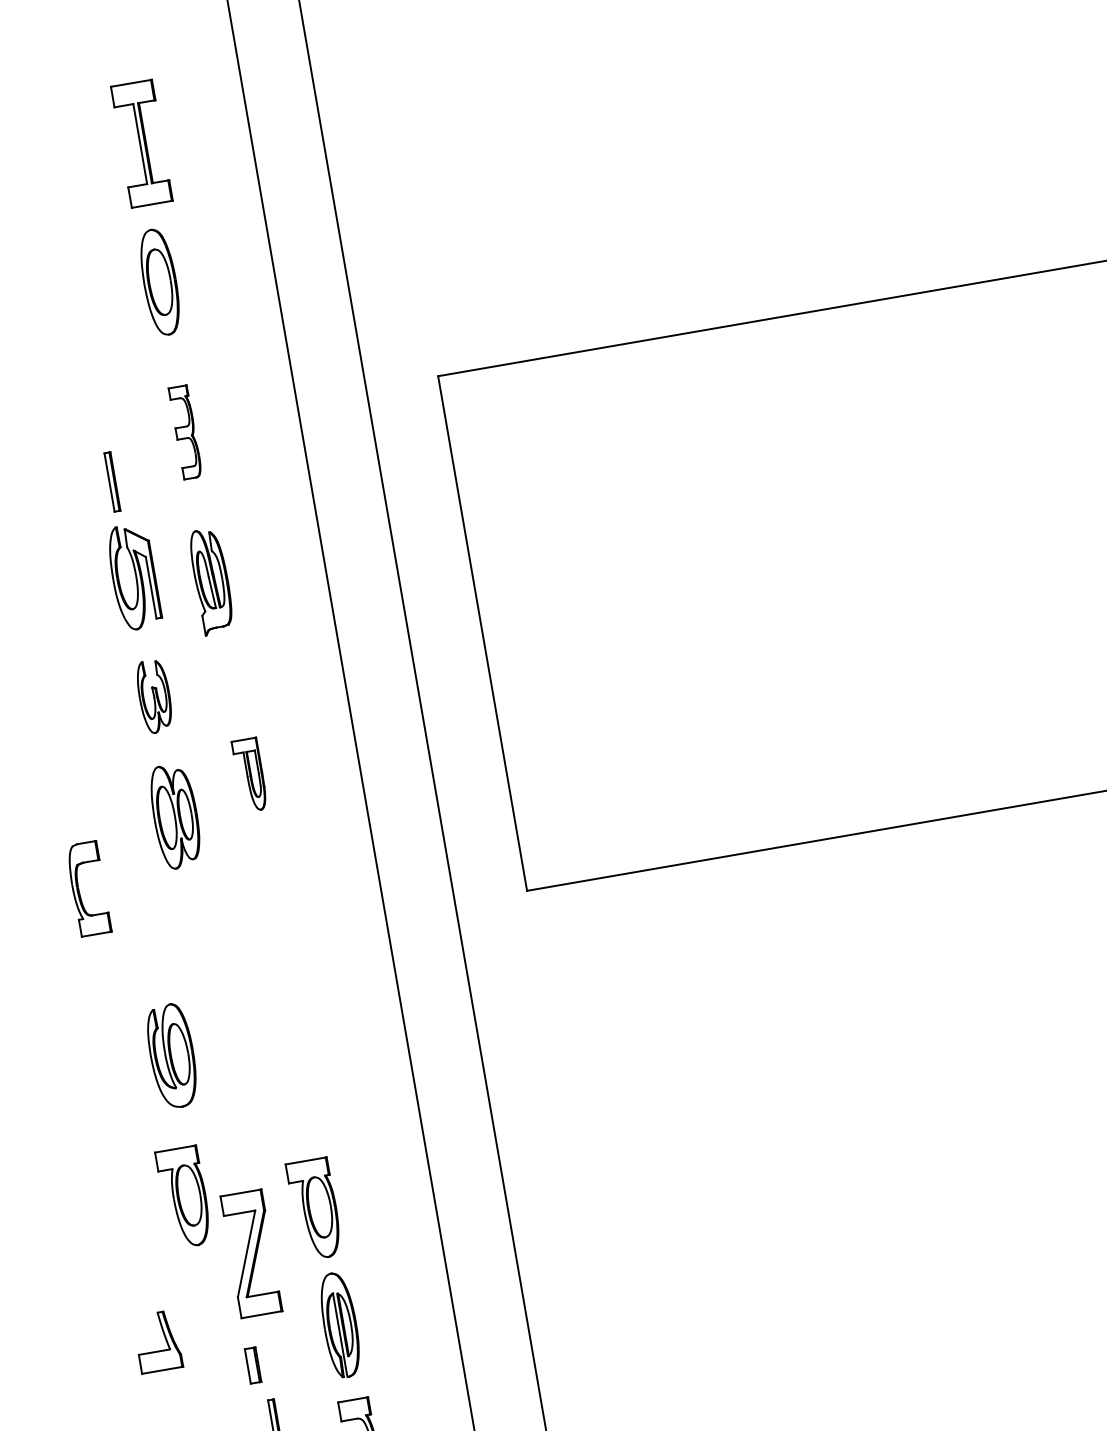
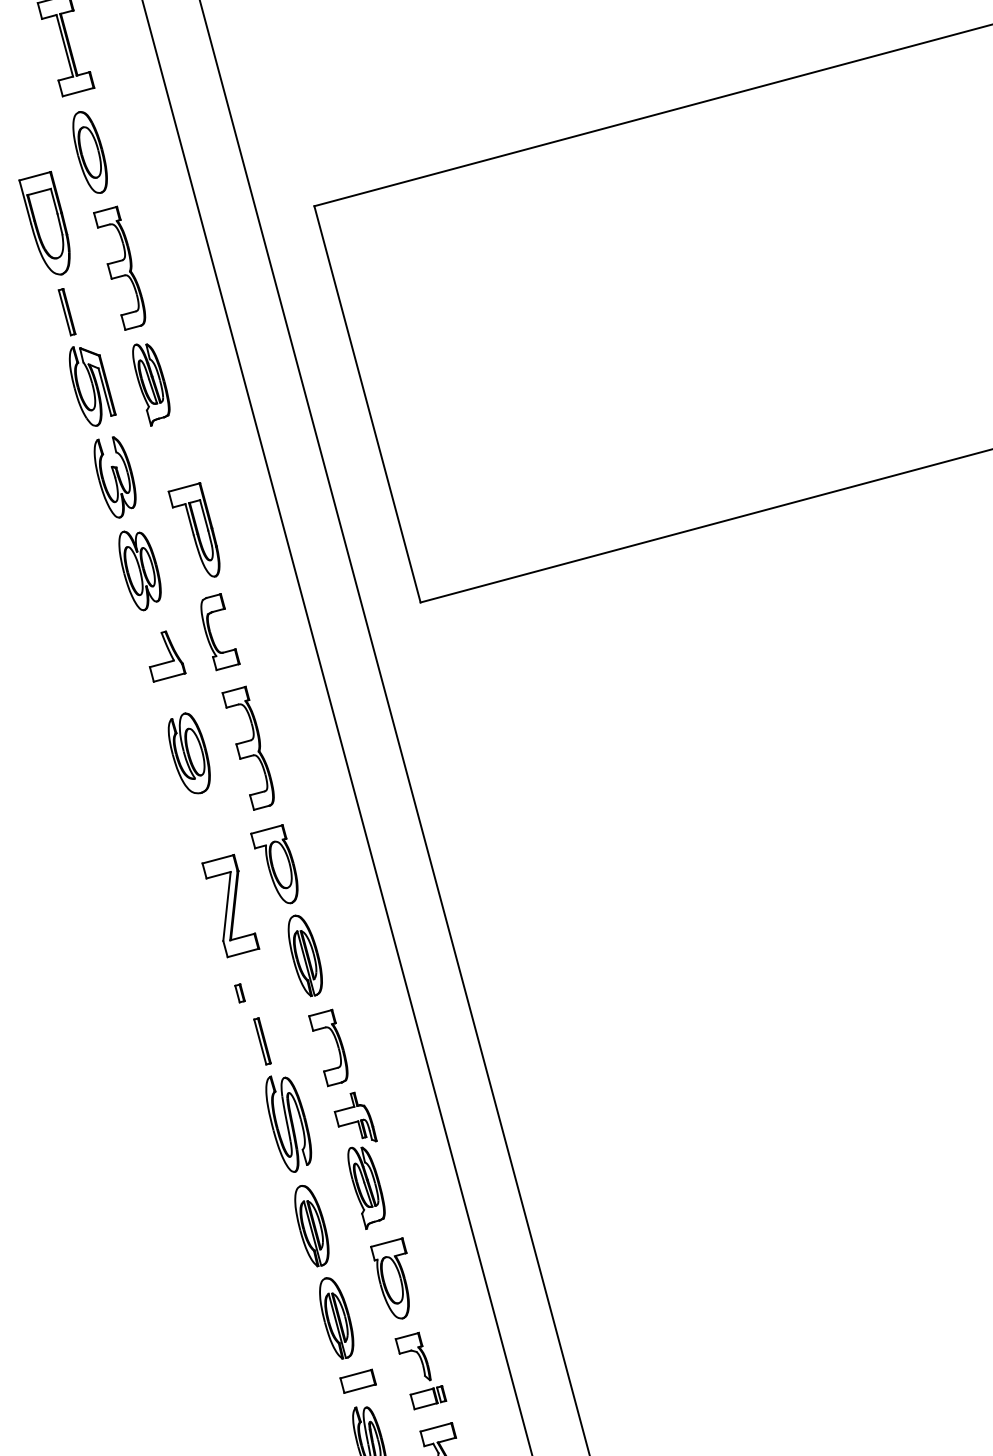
part: (94, 365) -> (44, 222), added
part: (184, 431) -> (119, 267), size x1.67
part: (153, 697) -> (114, 477), size x1.43
part: (247, 772) -> (193, 529), size x1.67
part: (80, 892) -> (212, 635), moved
part: (290, 1054) -> (247, 747), added
part: (170, 1055) -> (188, 753), moved
part: (181, 1194) -> (171, 864), removed
part: (162, 1343) -> (167, 656), moved
part: (252, 1365) -> (239, 993), size x0.62

